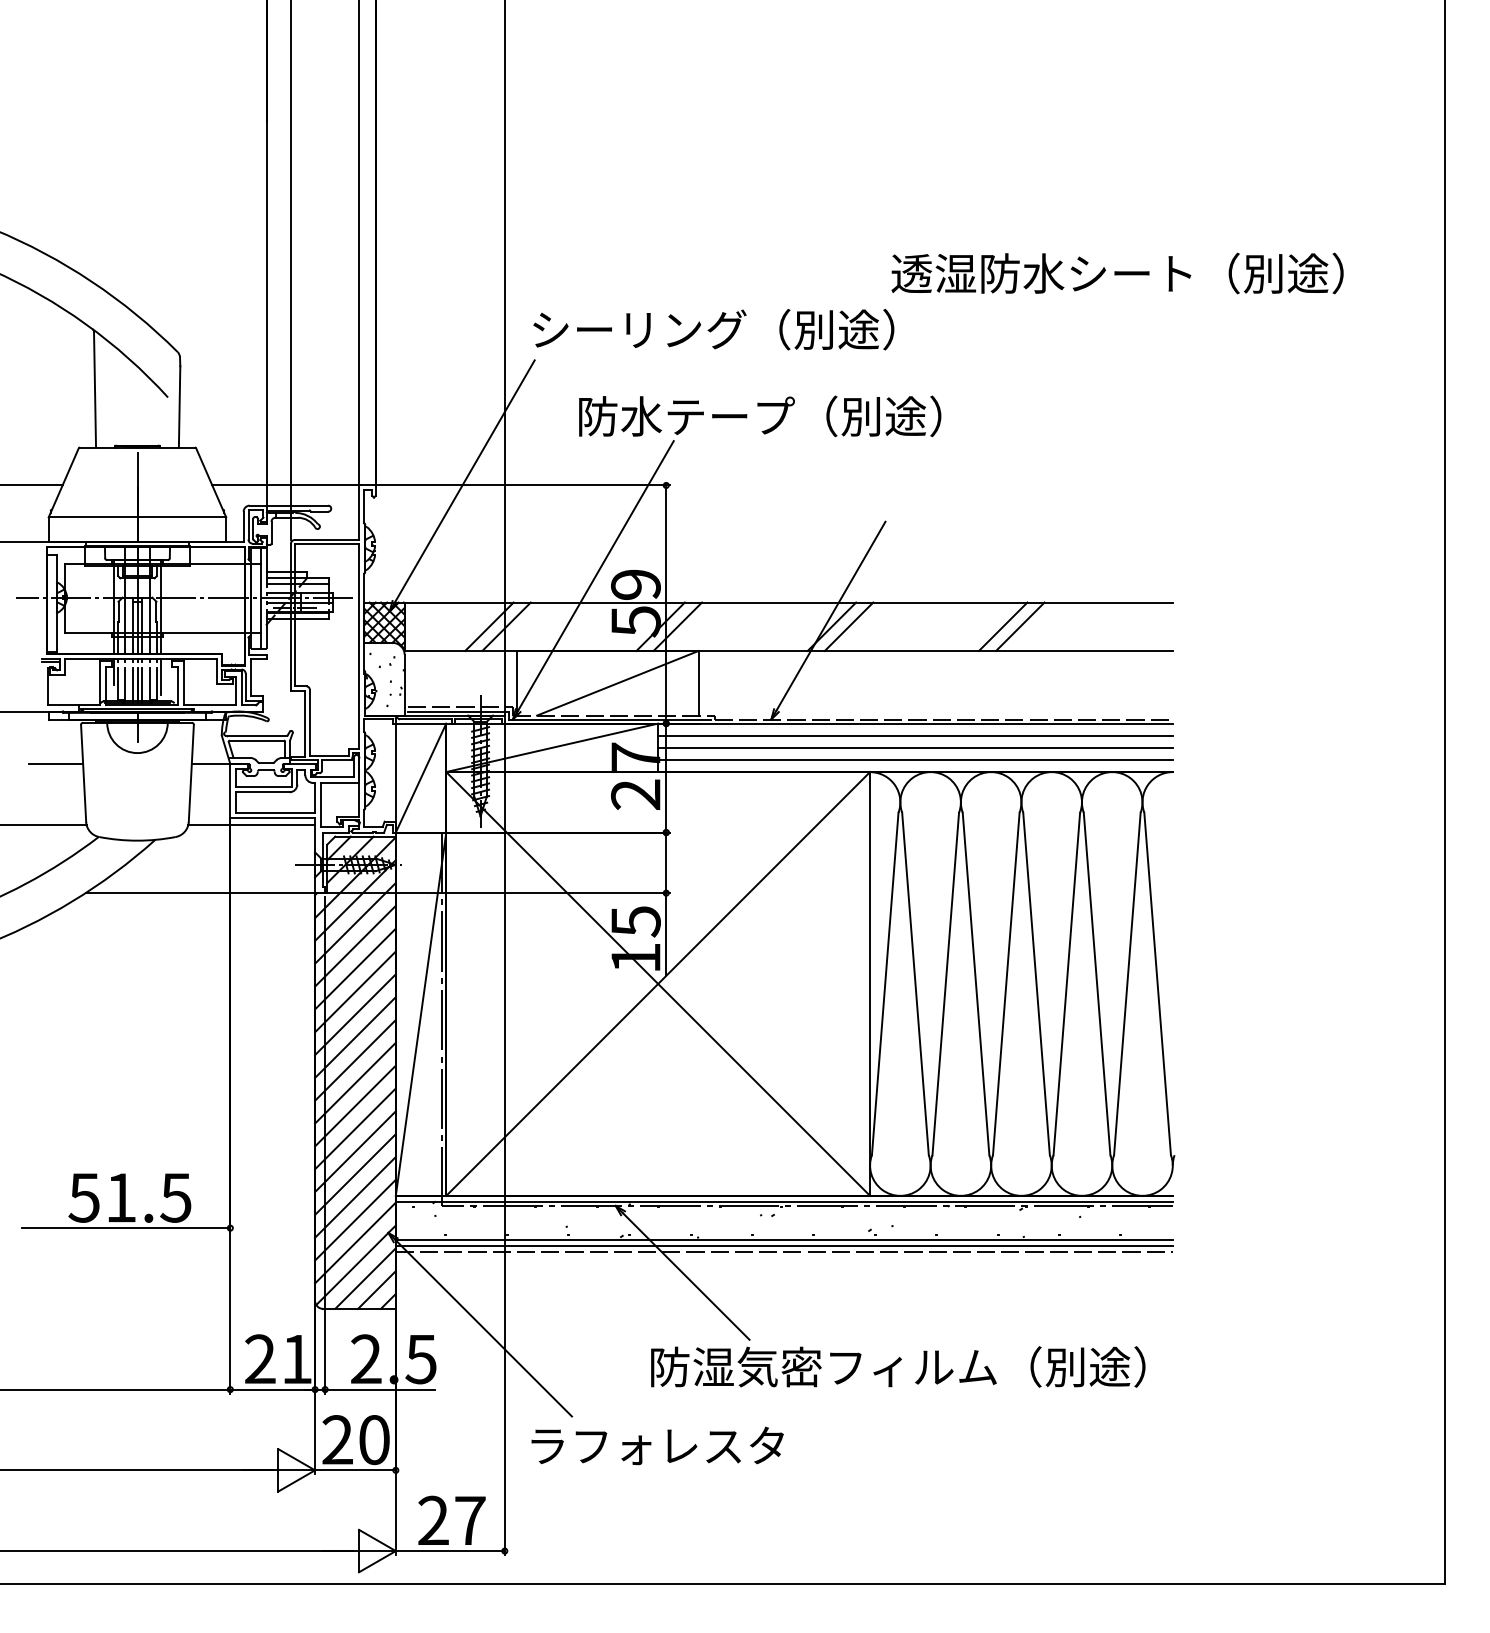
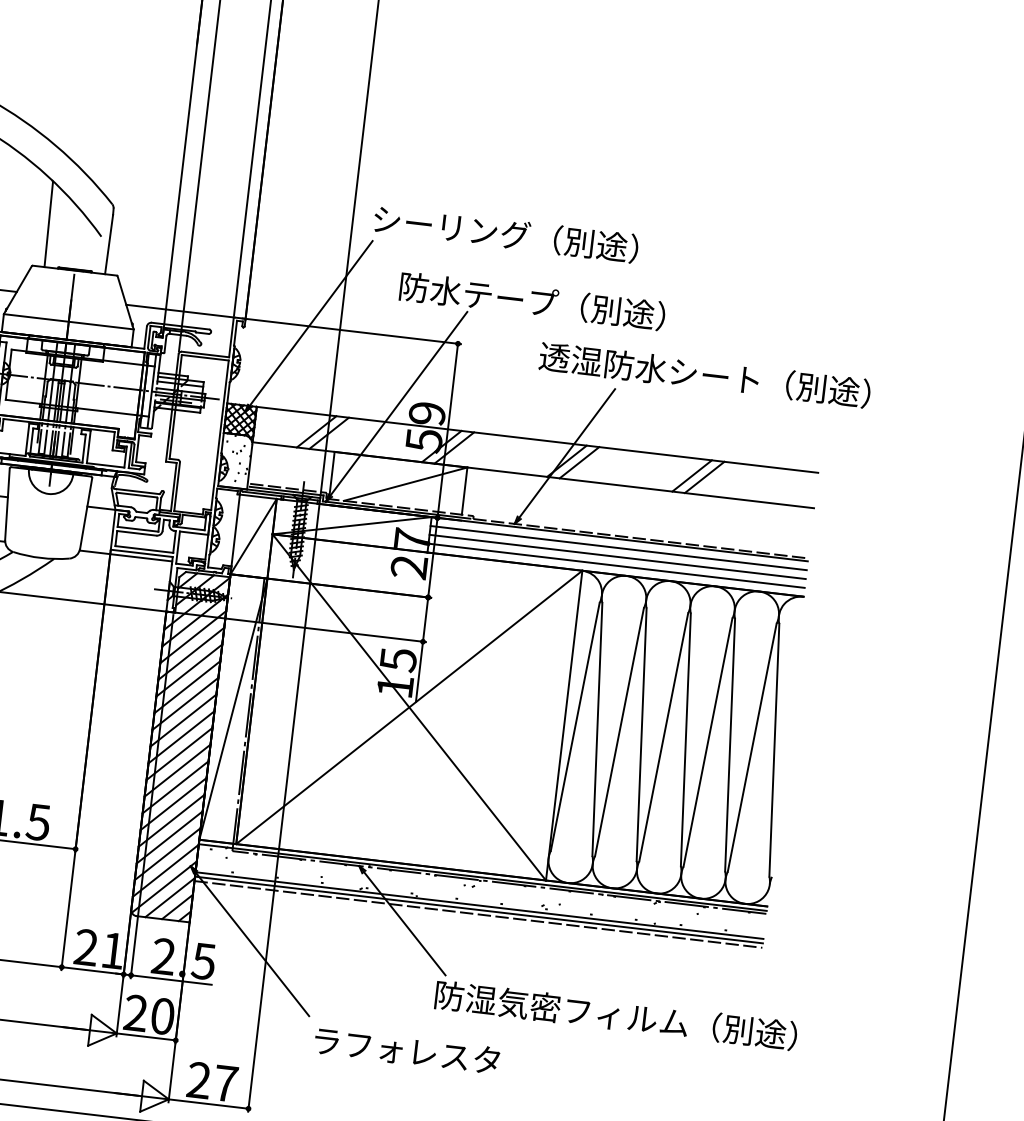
text: (1117, 273) -> (704, 375), moved
text: (898, 1366) -> (616, 1015), moved
text: (657, 1445) -> (407, 1050), moved

